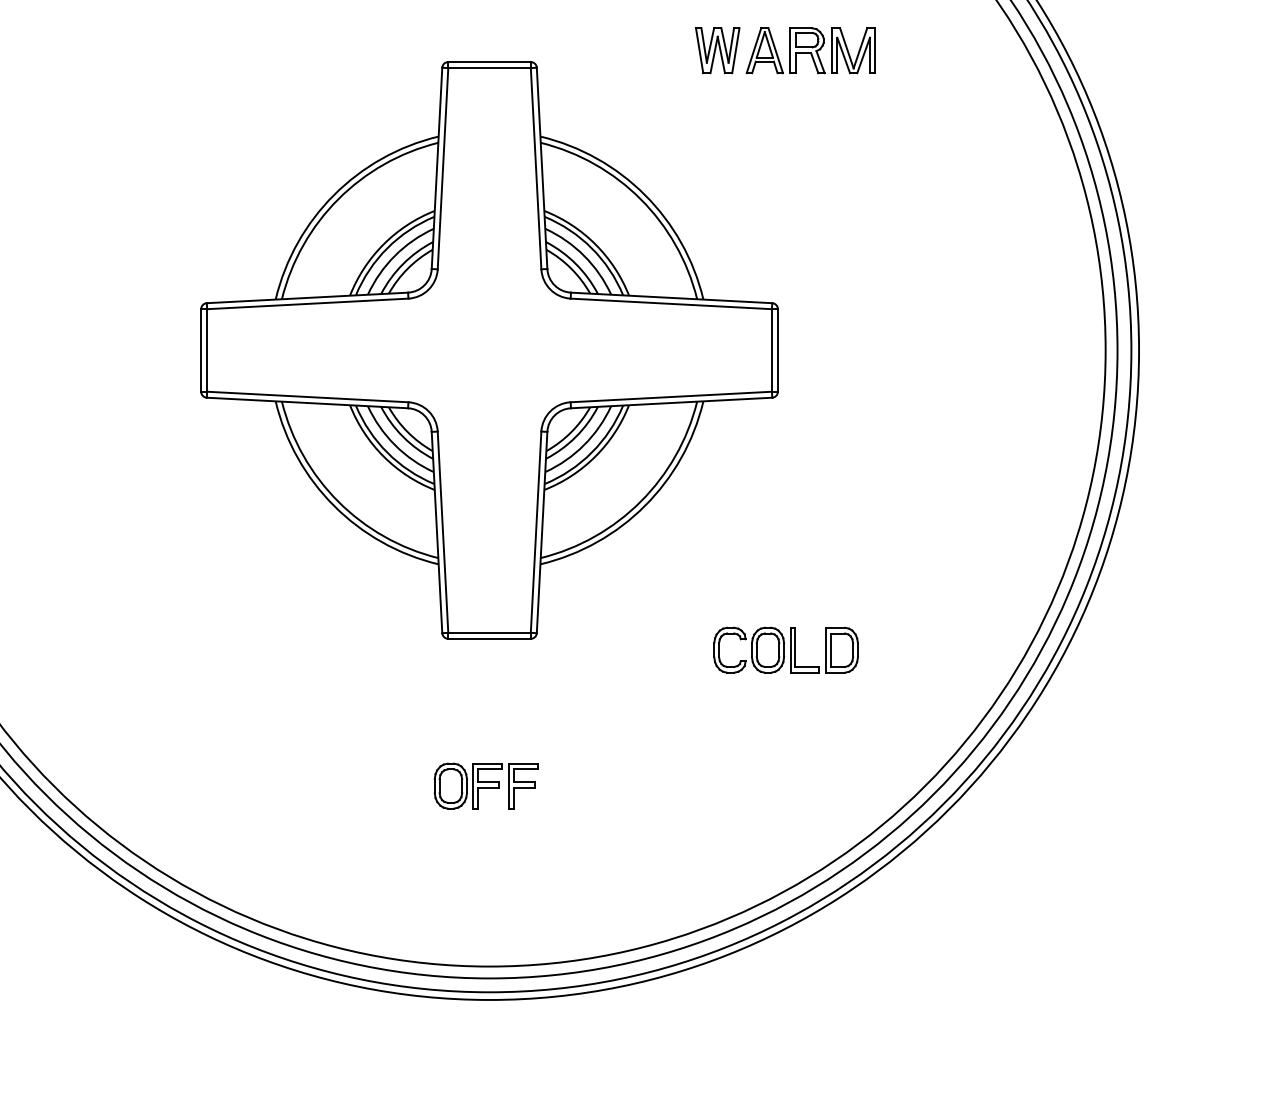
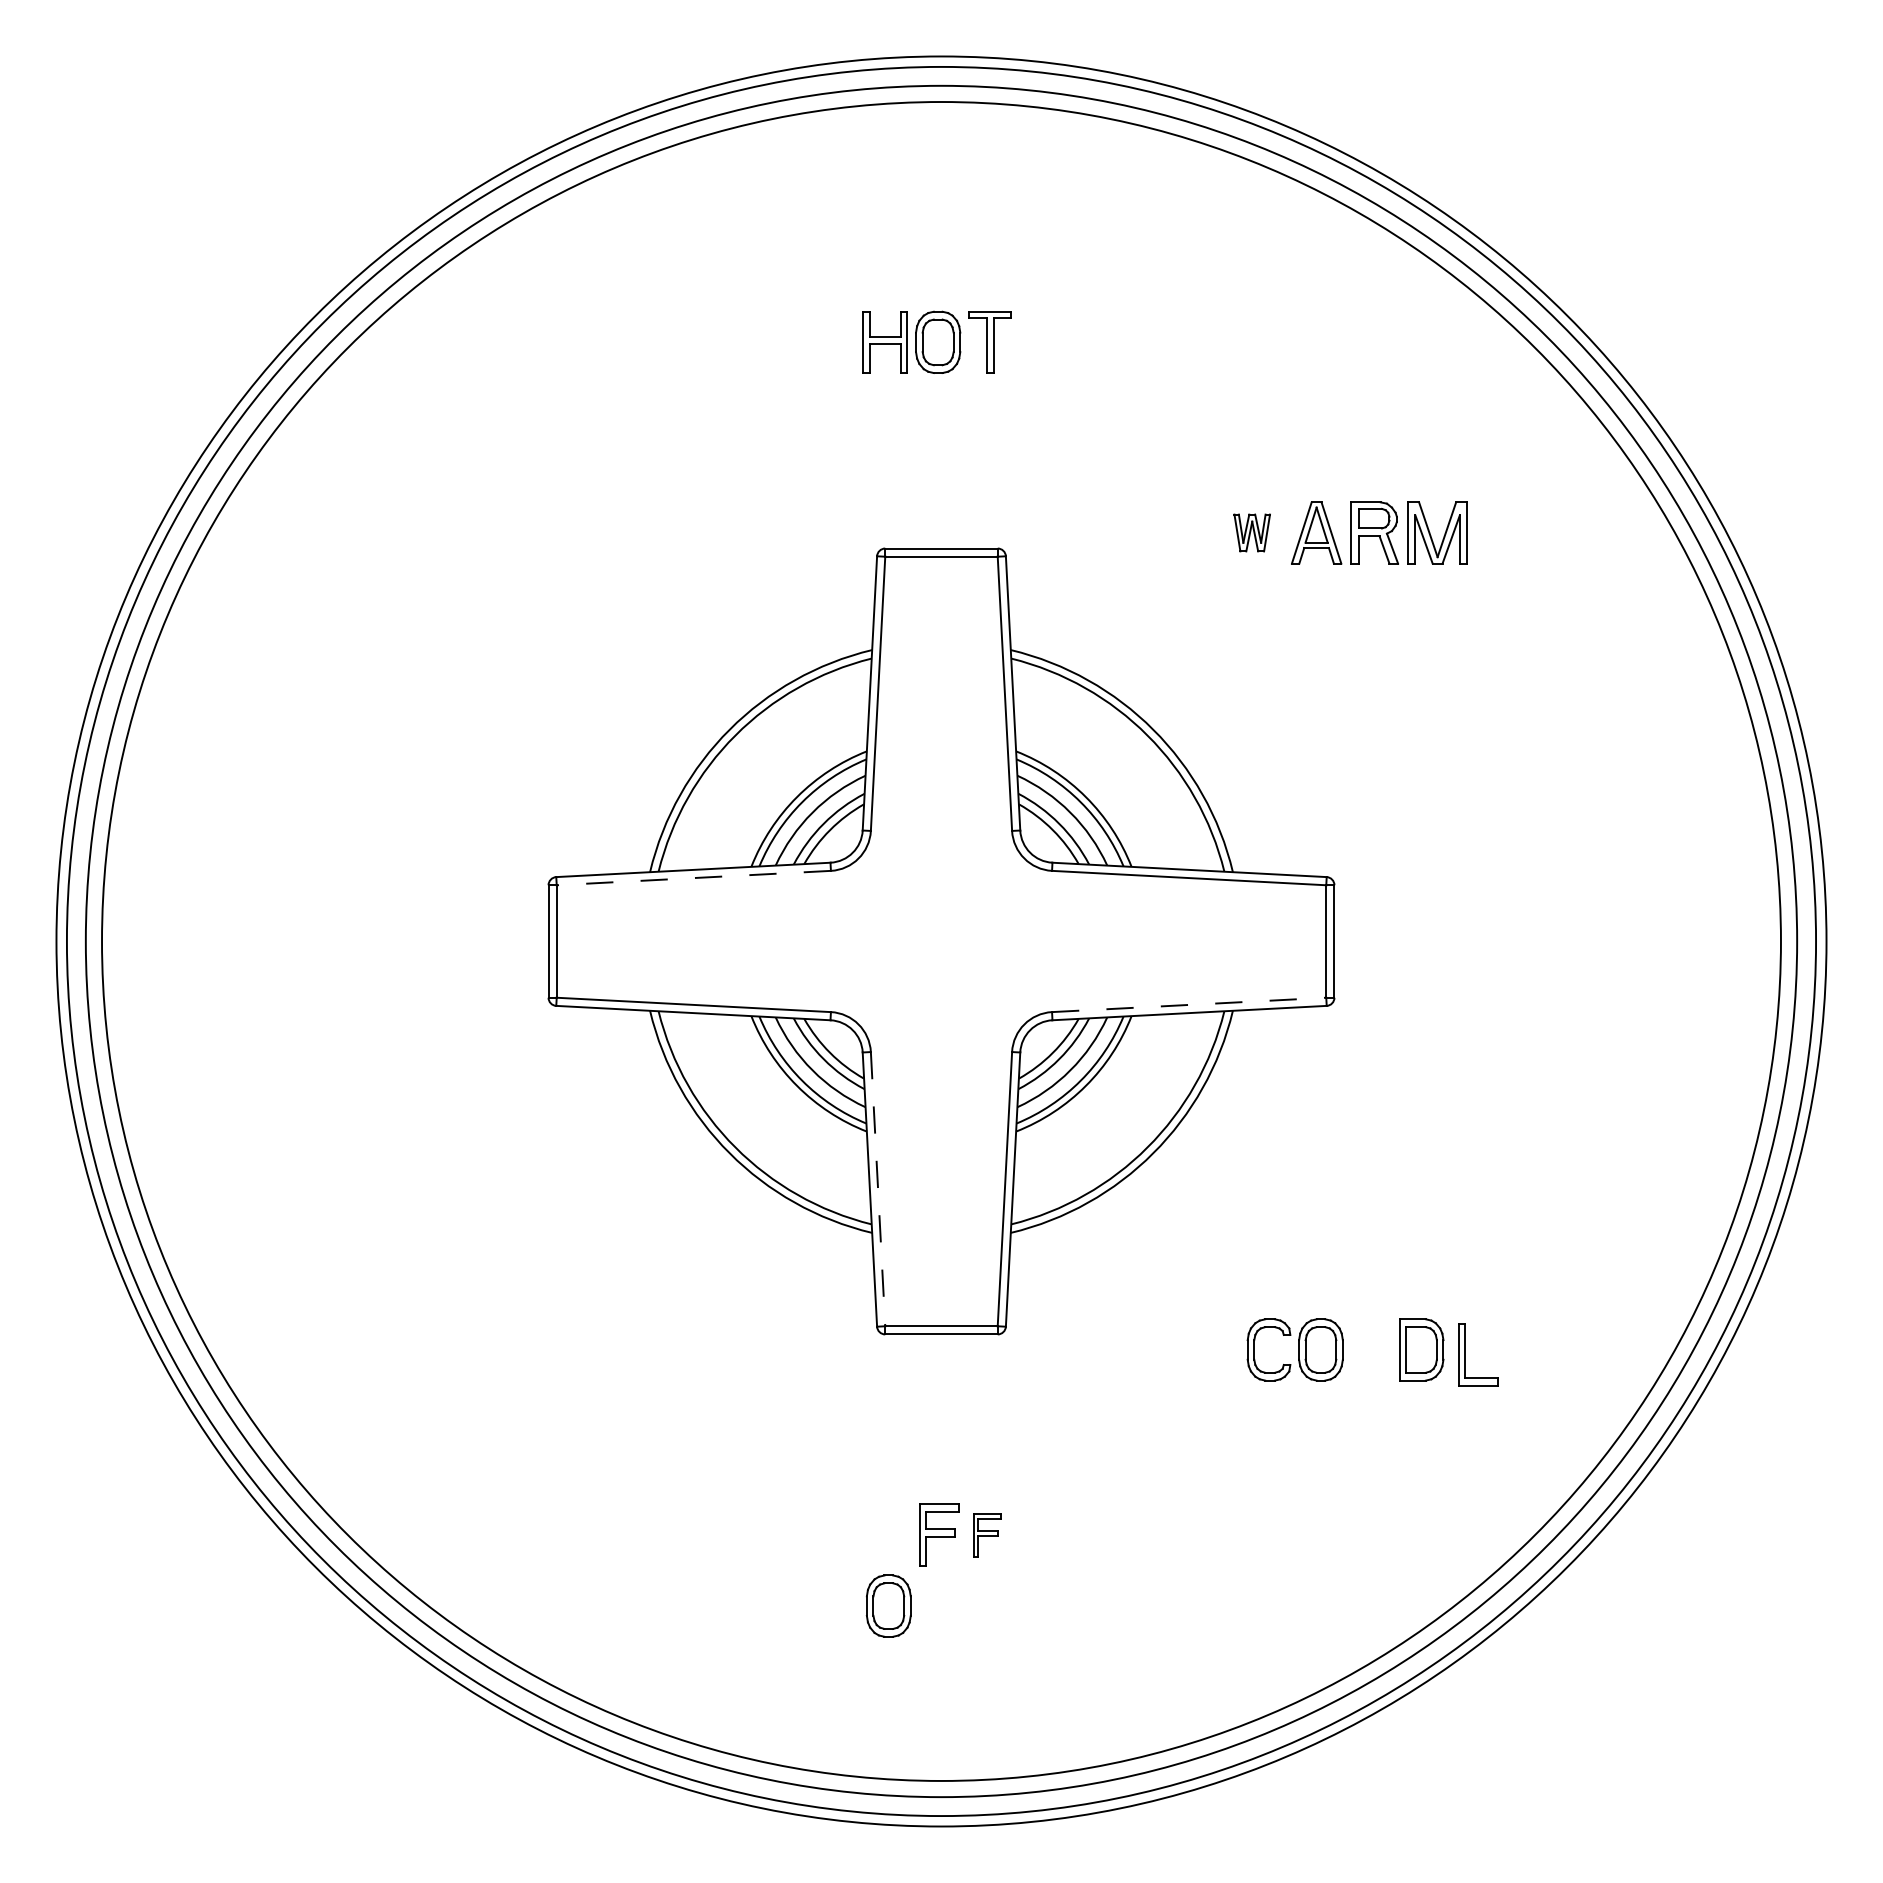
part: (717, 50) -> (1251, 532), size x0.6
line: (307, 304) -> (693, 878), solid -> dashed
line: (671, 396) -> (1189, 1004), solid -> dashed
line: (443, 532) -> (878, 1189), solid -> dashed
part: (795, 649) -> (1465, 1354), moved
part: (450, 785) -> (888, 1605), moved
part: (523, 785) -> (987, 1534), size x0.7

